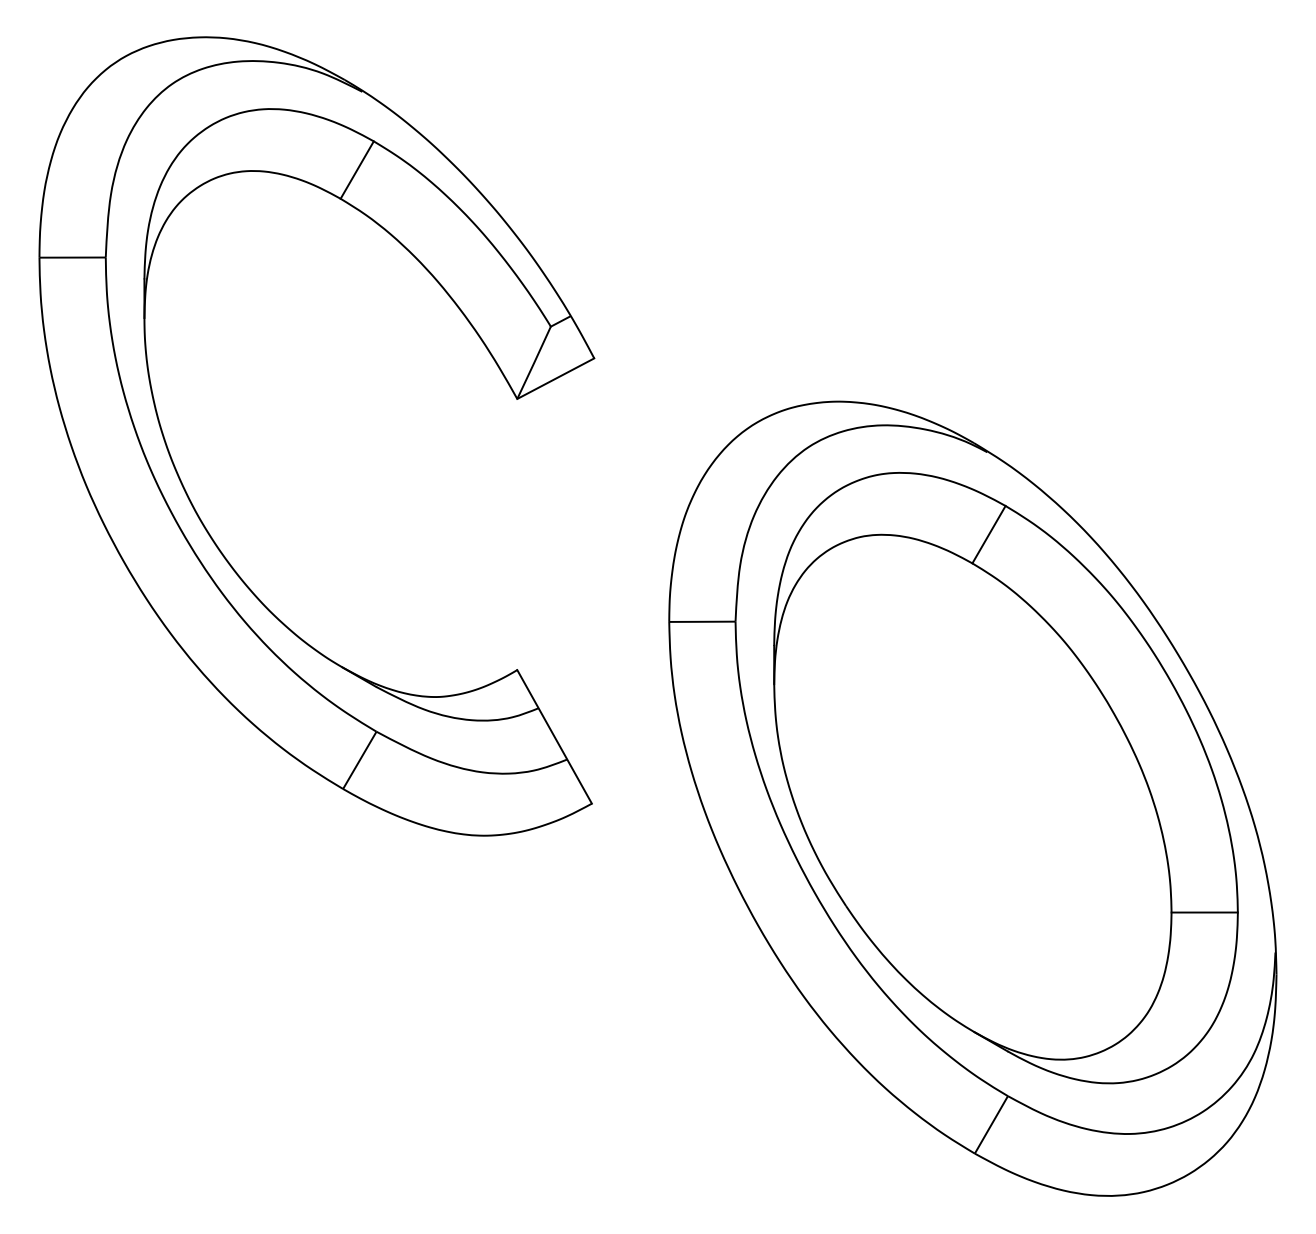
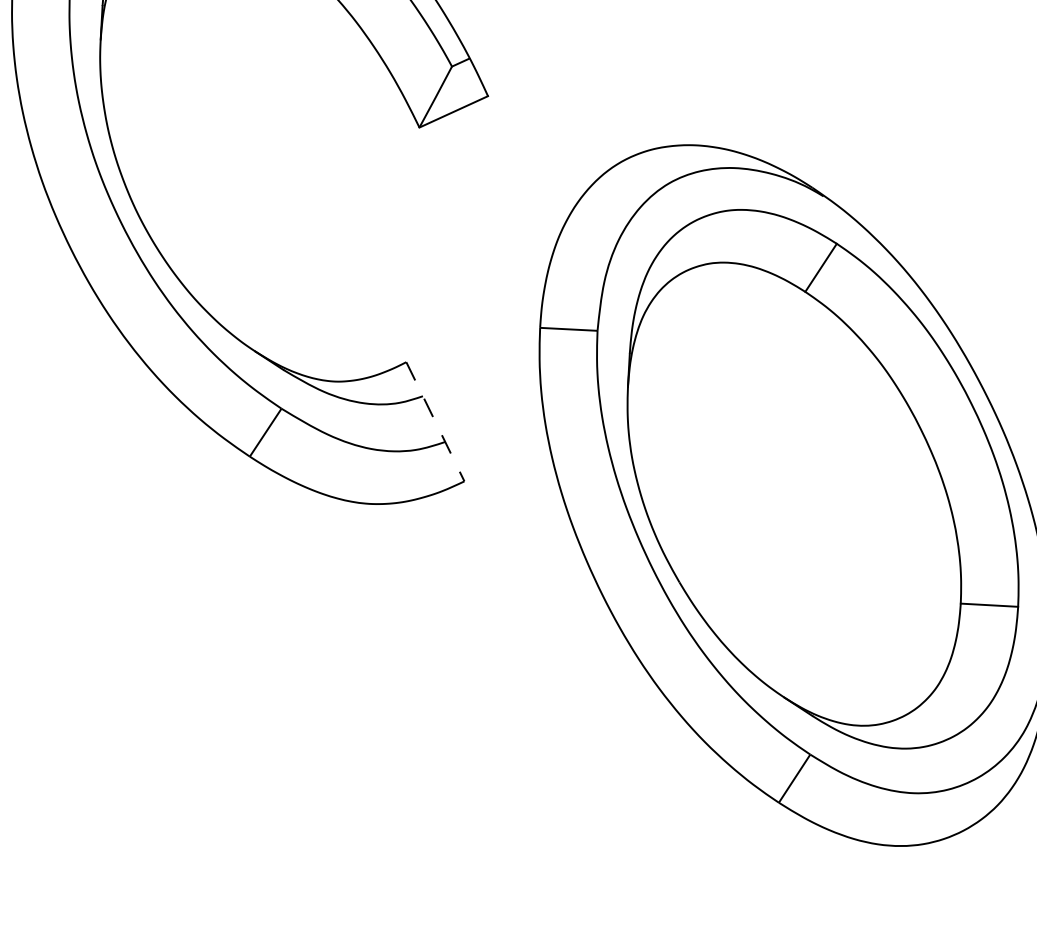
line: (554, 736) -> (435, 421), solid -> dashed

